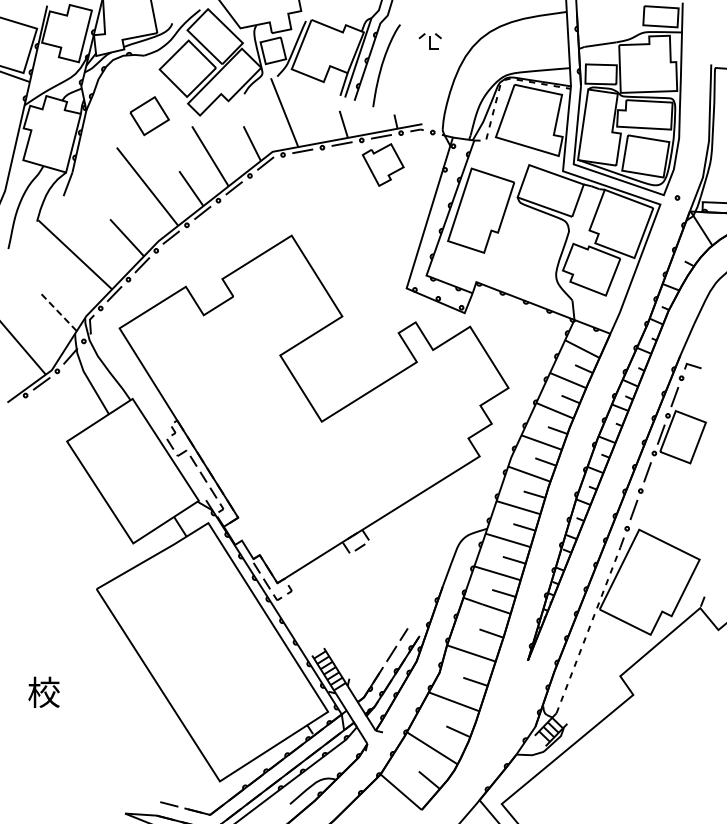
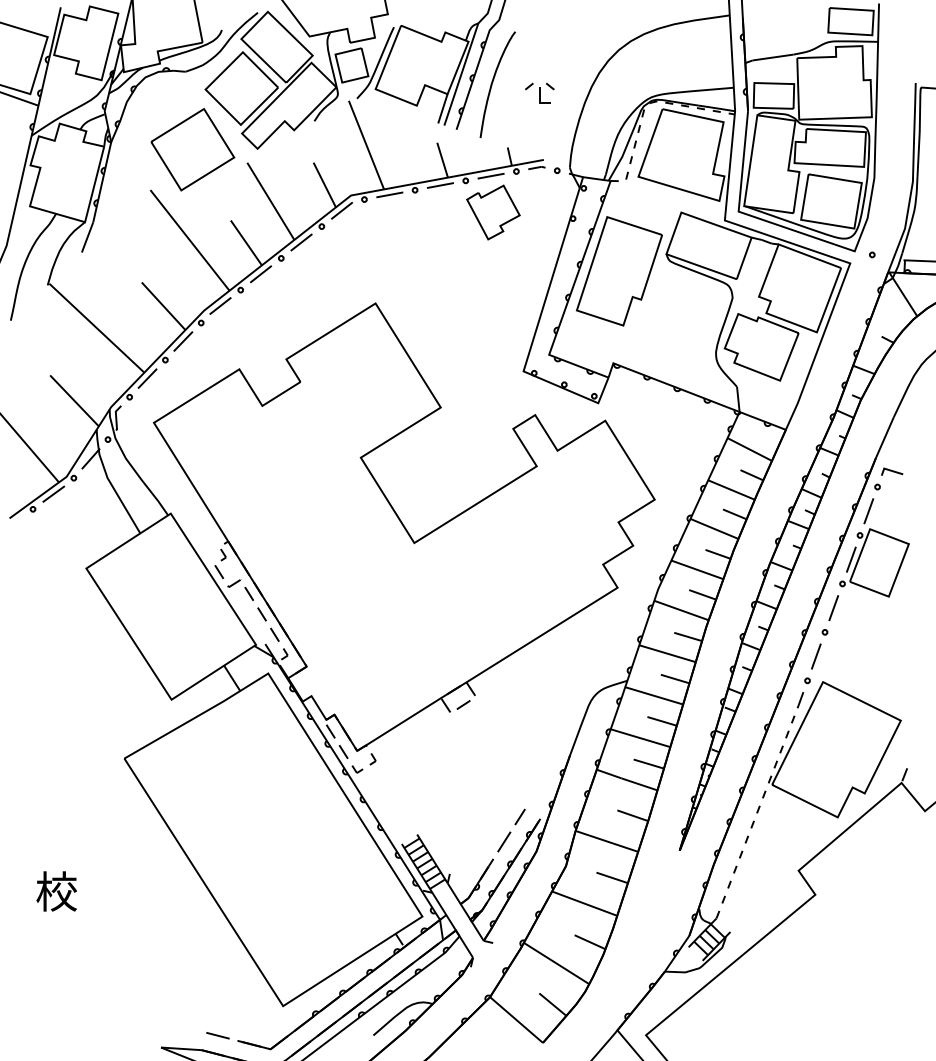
part: (429, 41) -> (538, 93), moved
part: (149, 115) -> (192, 148), size x1.67
line: (57, 310) -> (74, 399), dashed -> solid

